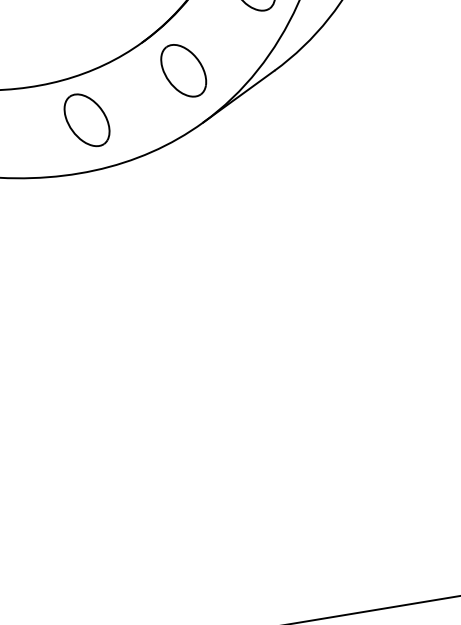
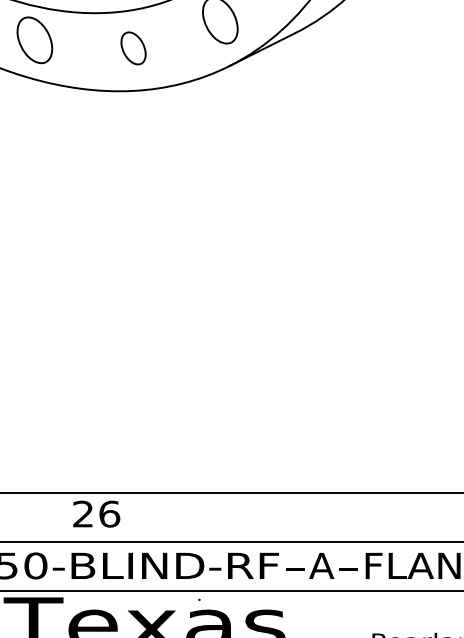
part: (86, 120) -> (133, 48), size x0.7

